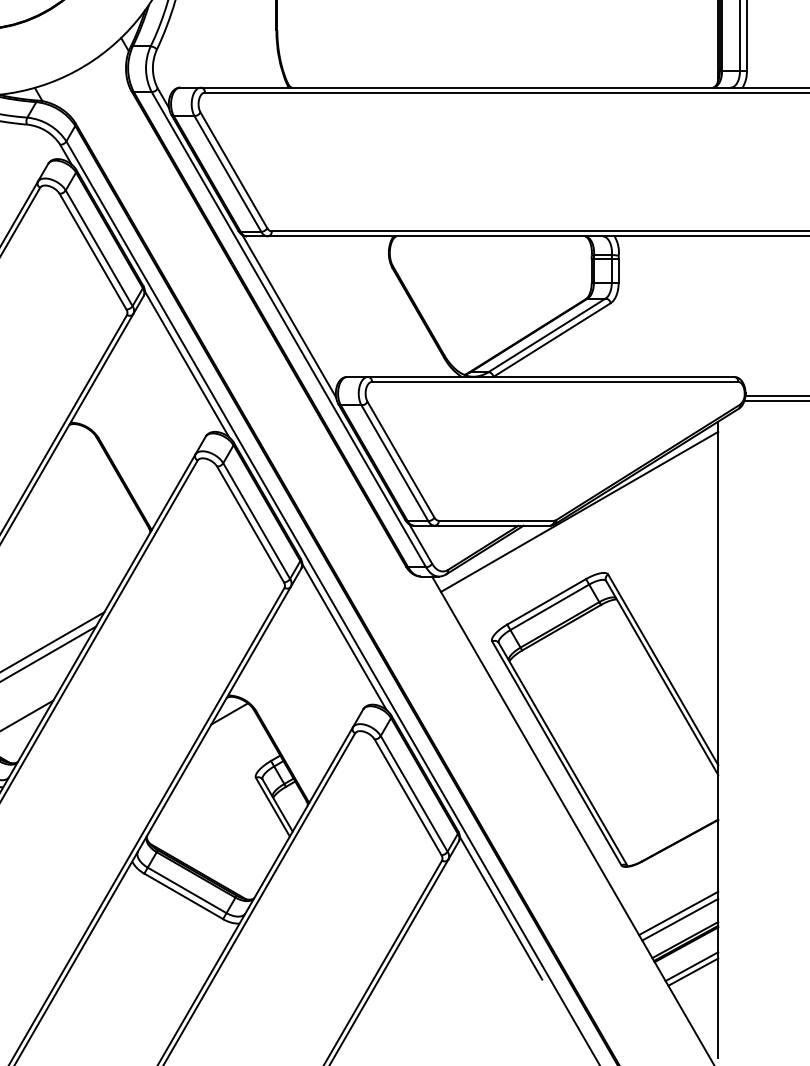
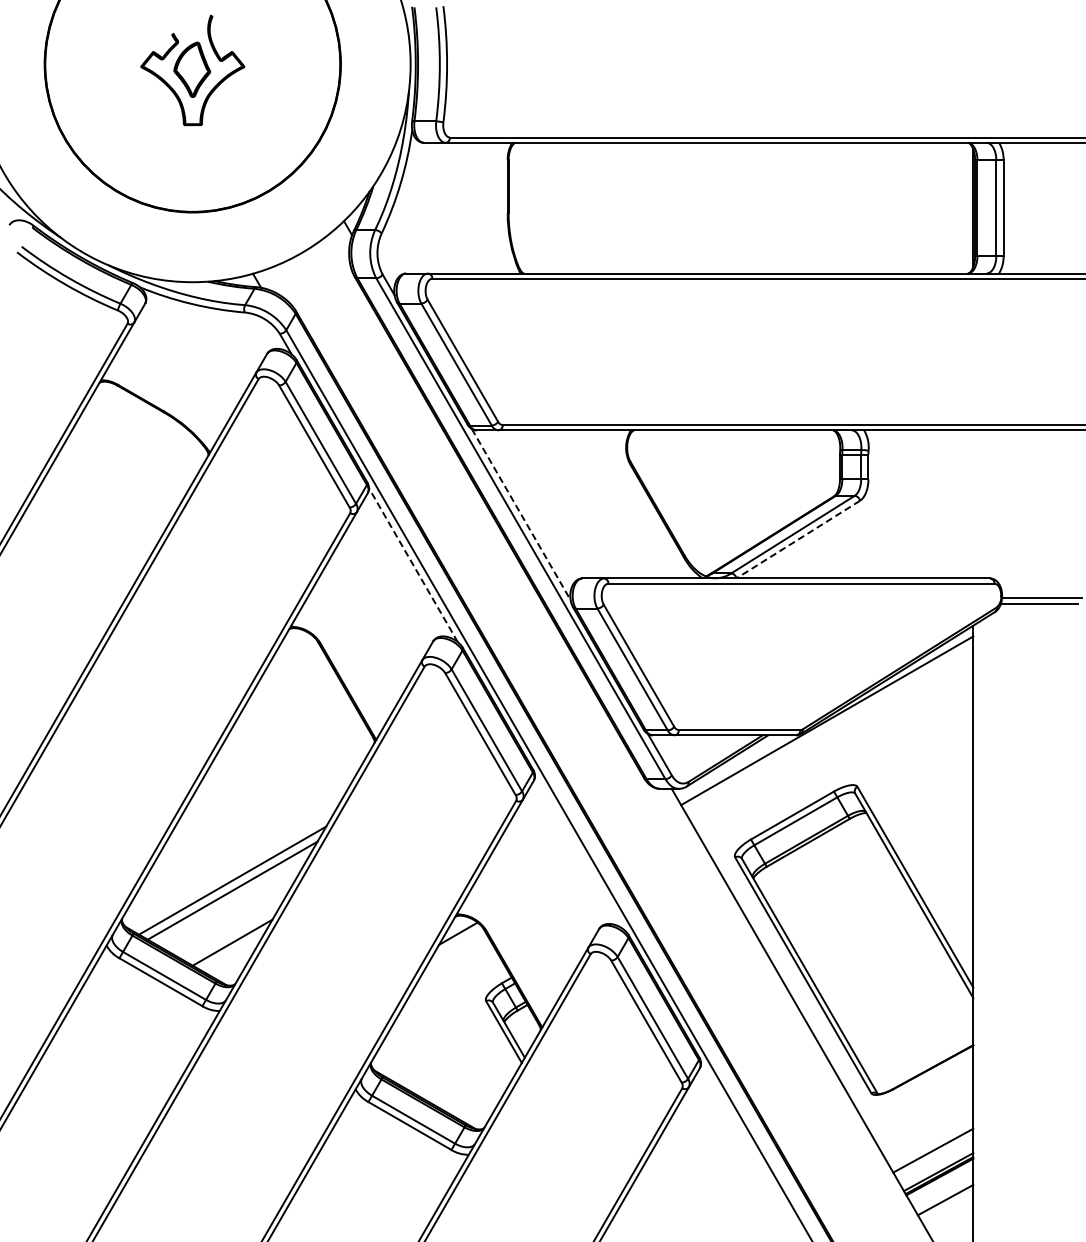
line: (289, 316) -> (521, 514), solid -> dashed
line: (552, 339) -> (798, 539), solid -> dashed
line: (187, 364) -> (413, 565), solid -> dashed
line: (344, 636) -> (579, 852), removed
line: (501, 908) -> (744, 1138), removed
line: (678, 912) -> (931, 1143), removed
line: (692, 971) -> (946, 1205), removed

